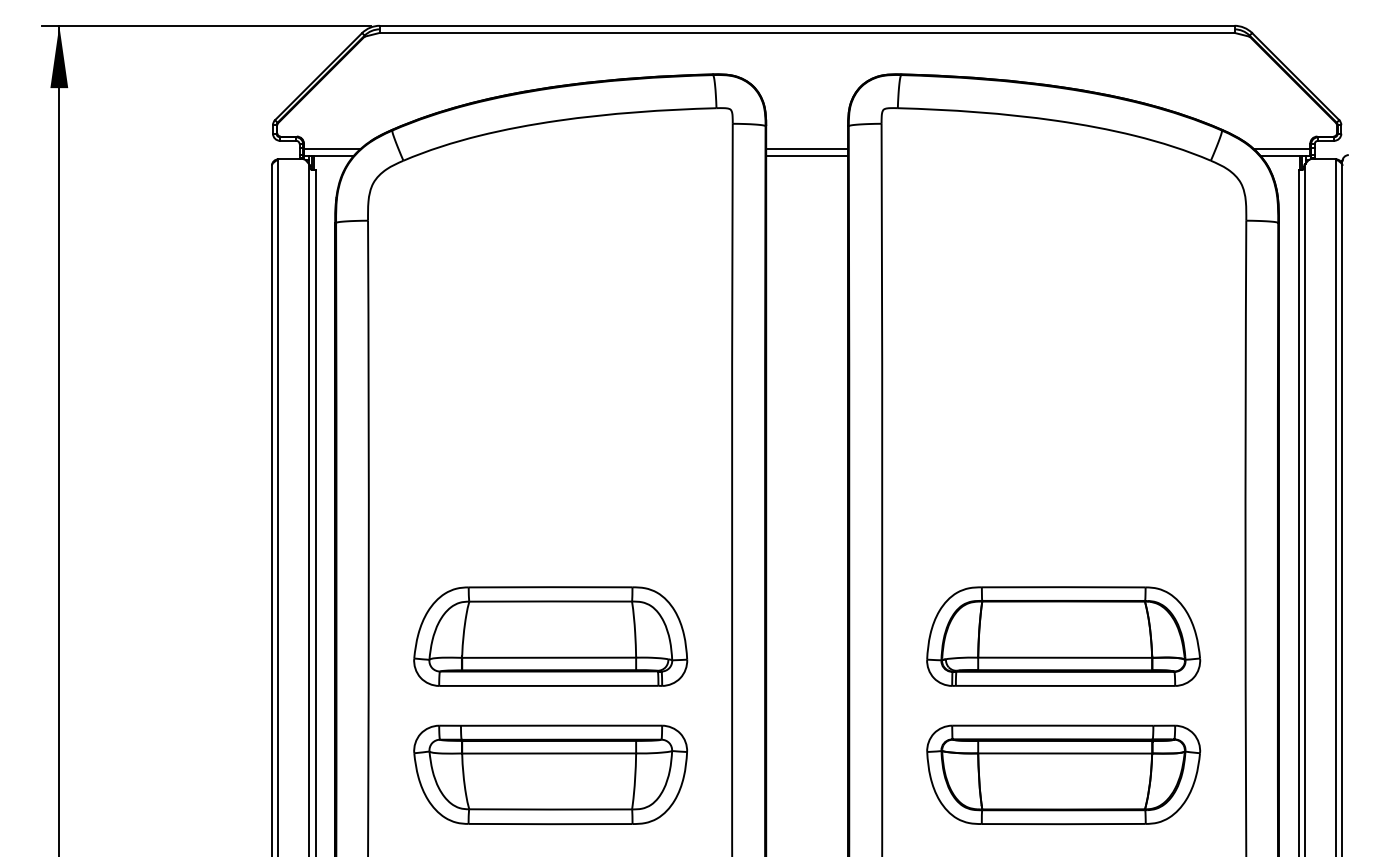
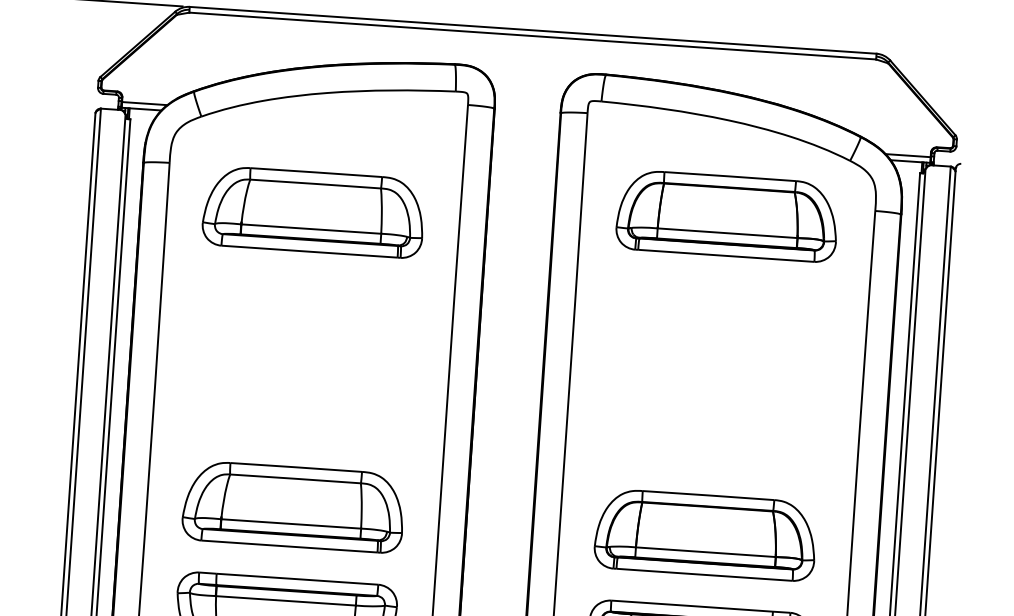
line: (807, 149) -> (526, 129), removed
line: (807, 156) -> (526, 135), removed
part: (1063, 239) -> (727, 216), added
part: (550, 269) -> (313, 212), added

